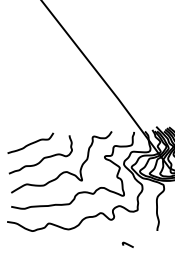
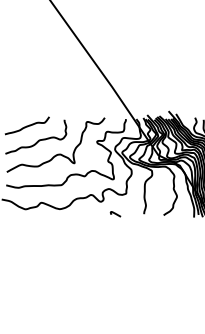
curve: (127, 245) -> (115, 214), moved

